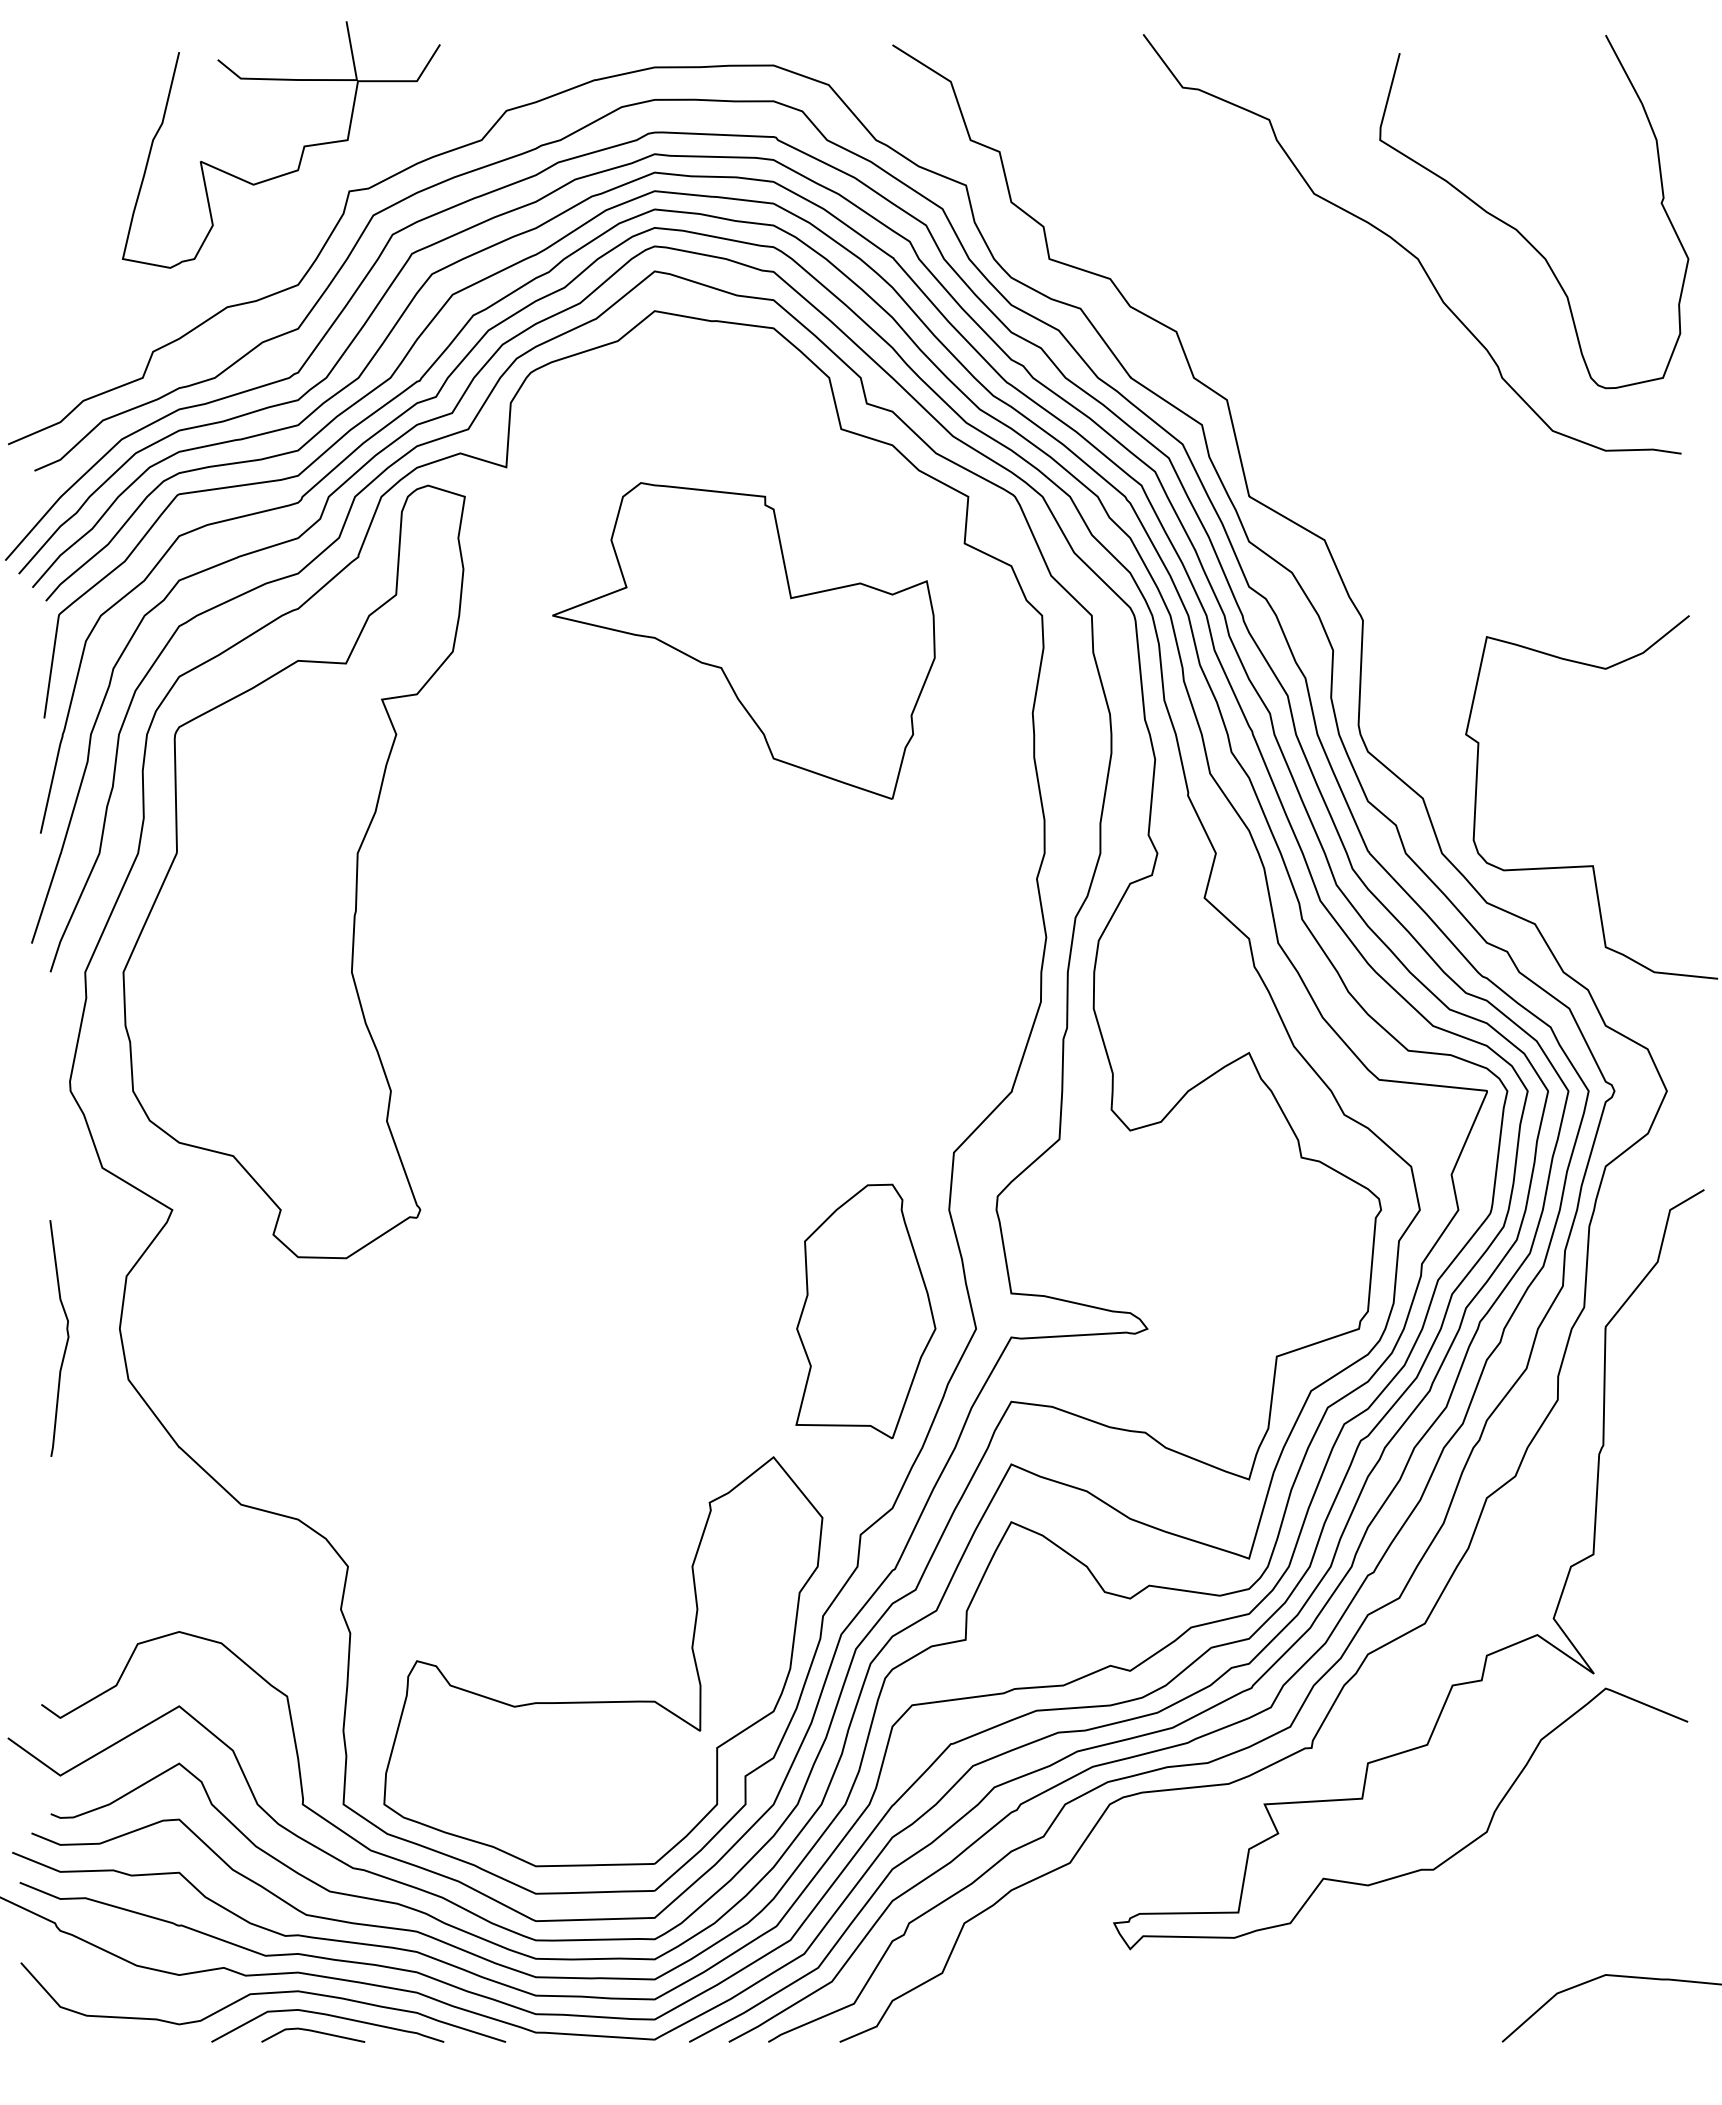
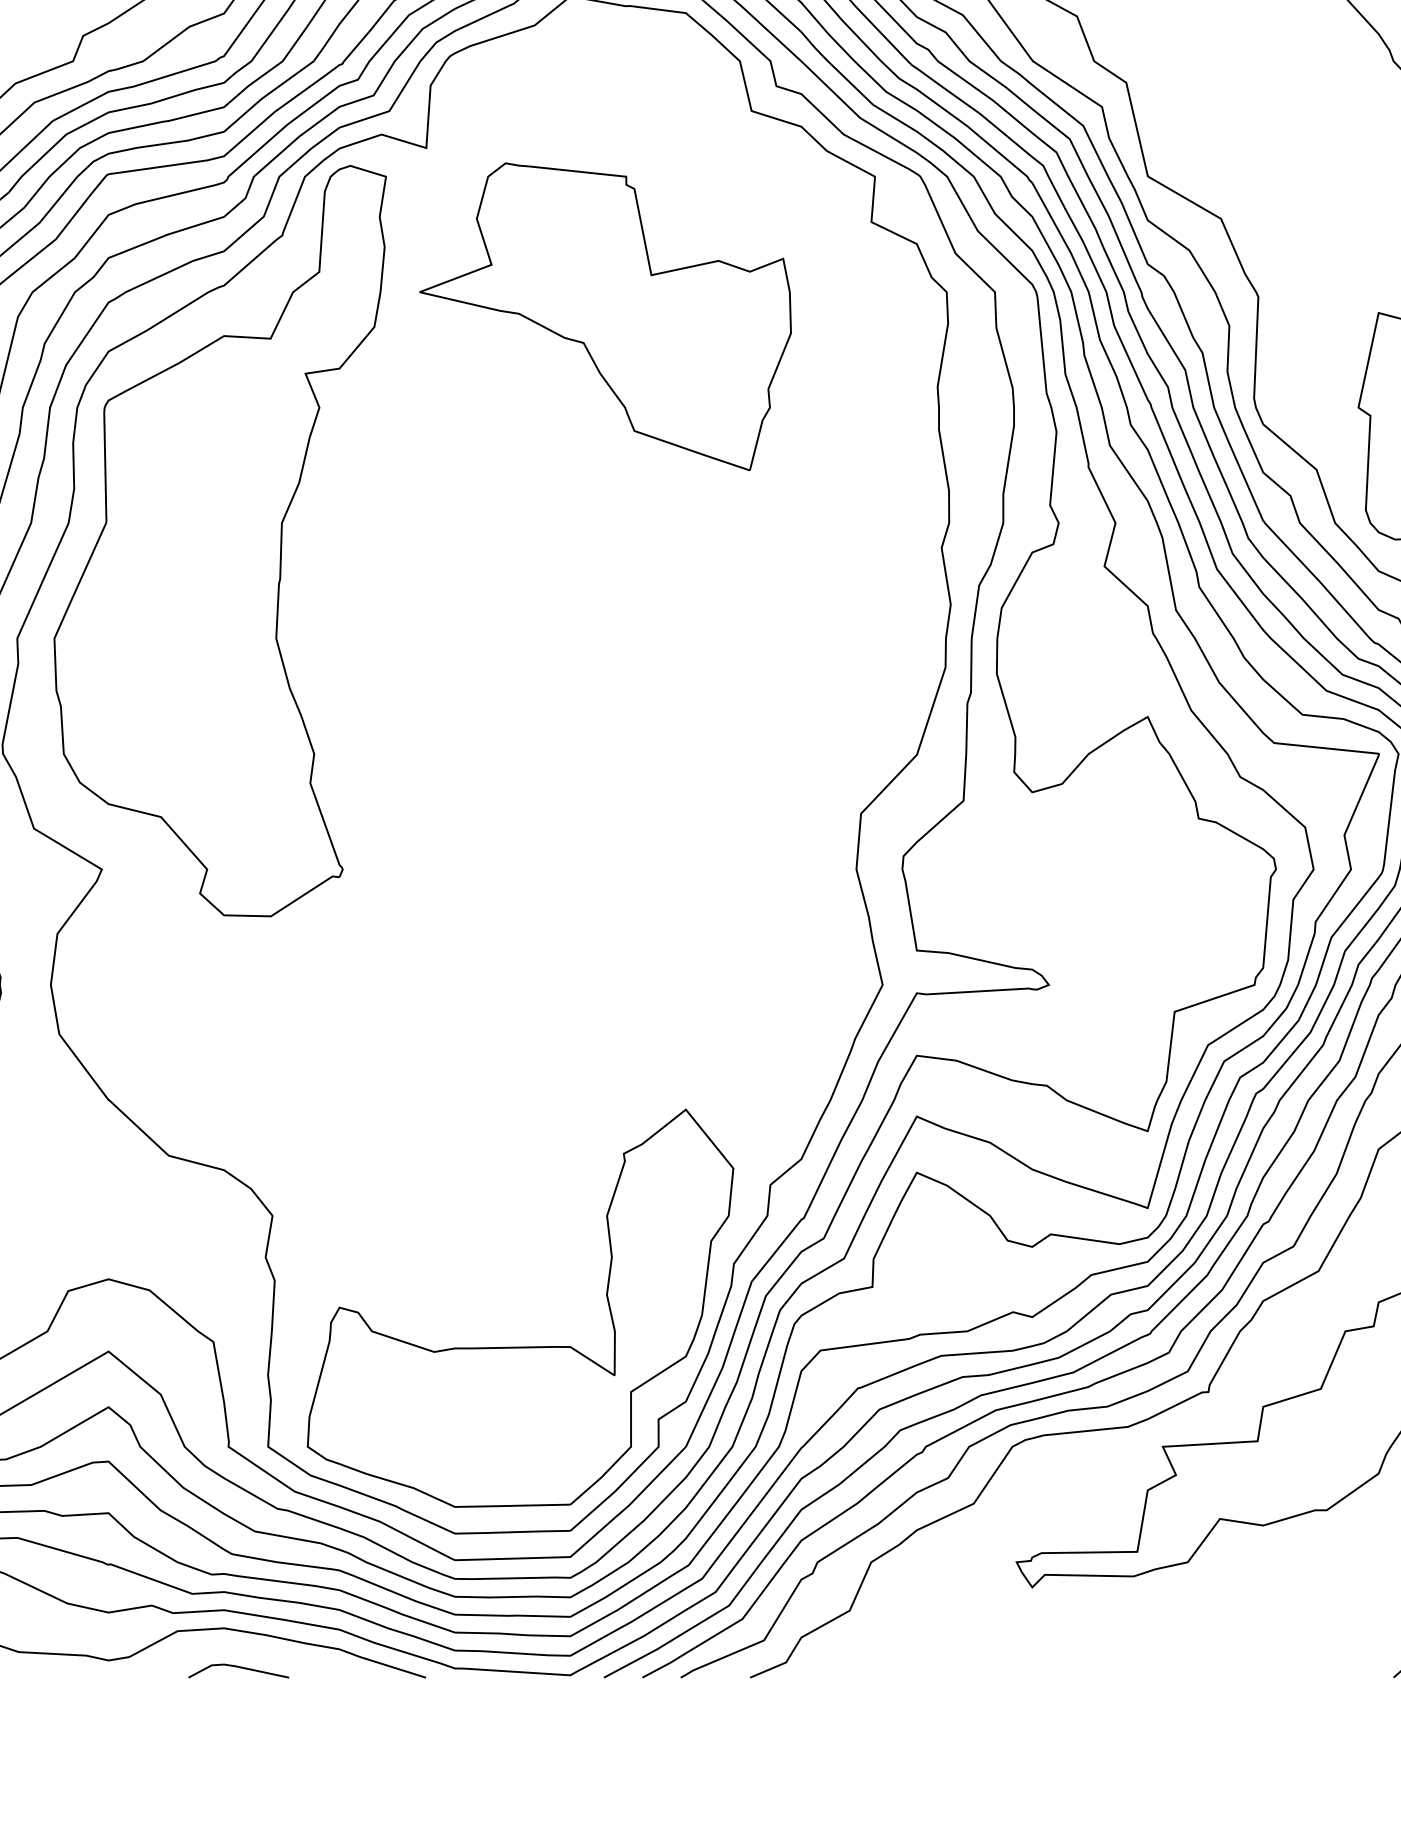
part: (743, 640) -> (605, 316), moved
part: (865, 1311) -> (775, 968), removed
curve: (329, 2016) -> (254, 1652), removed

